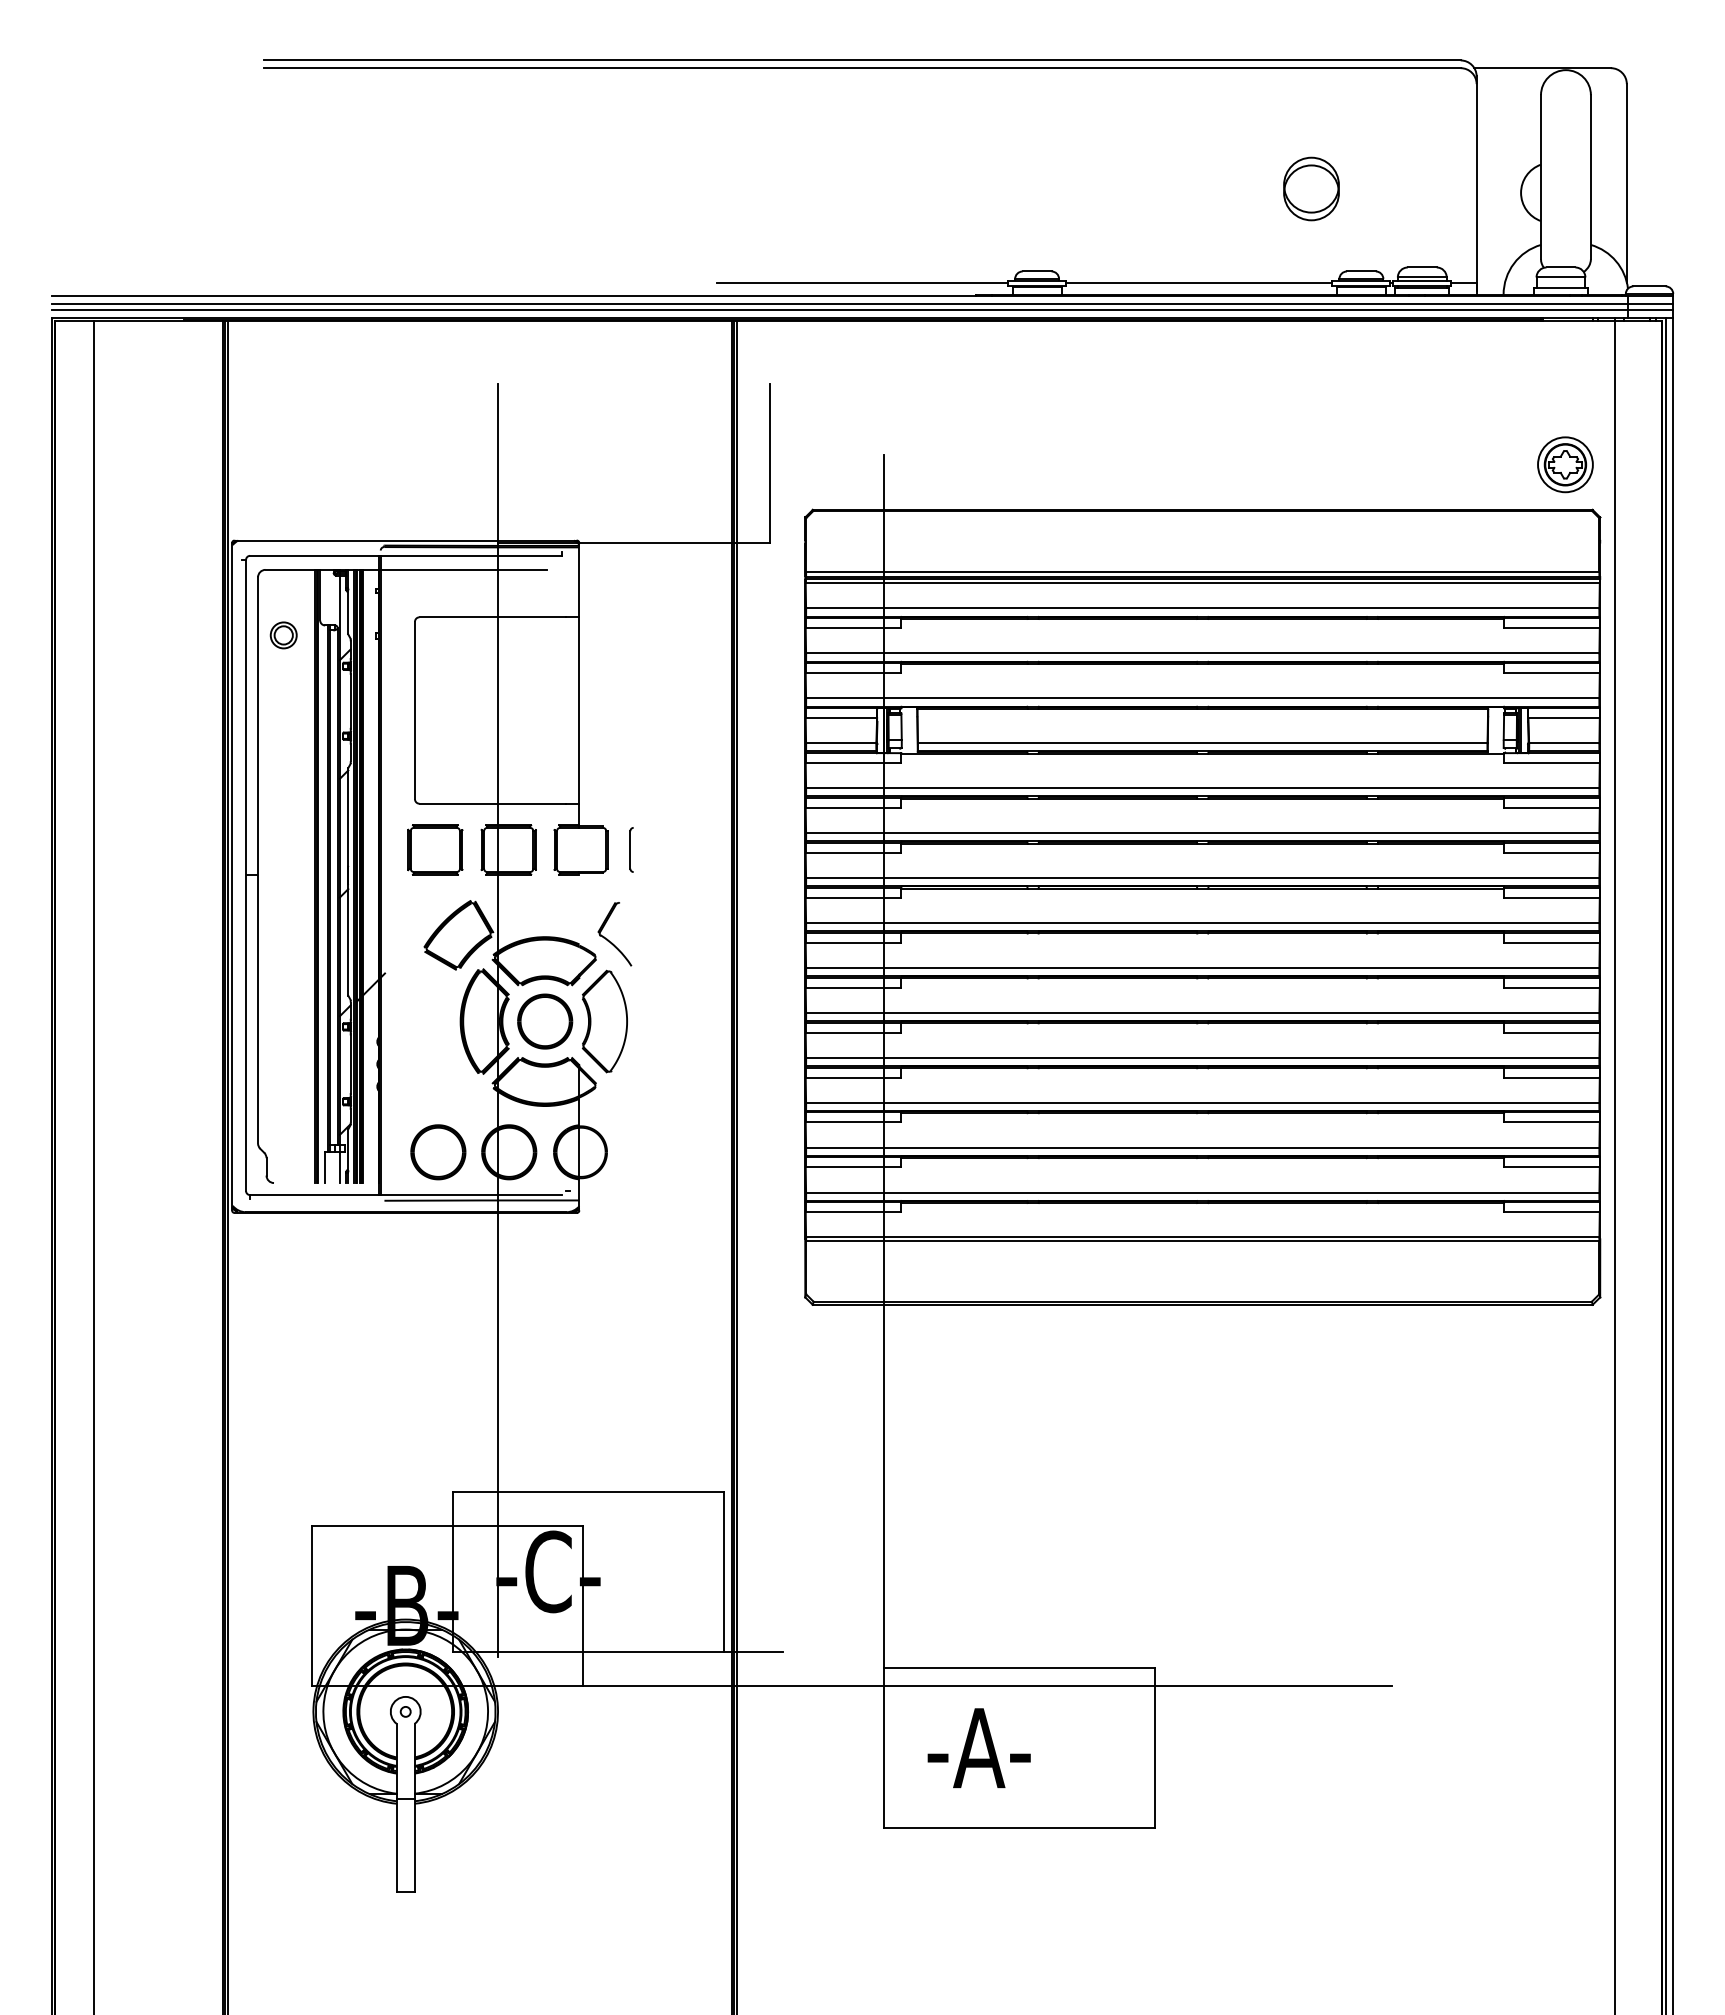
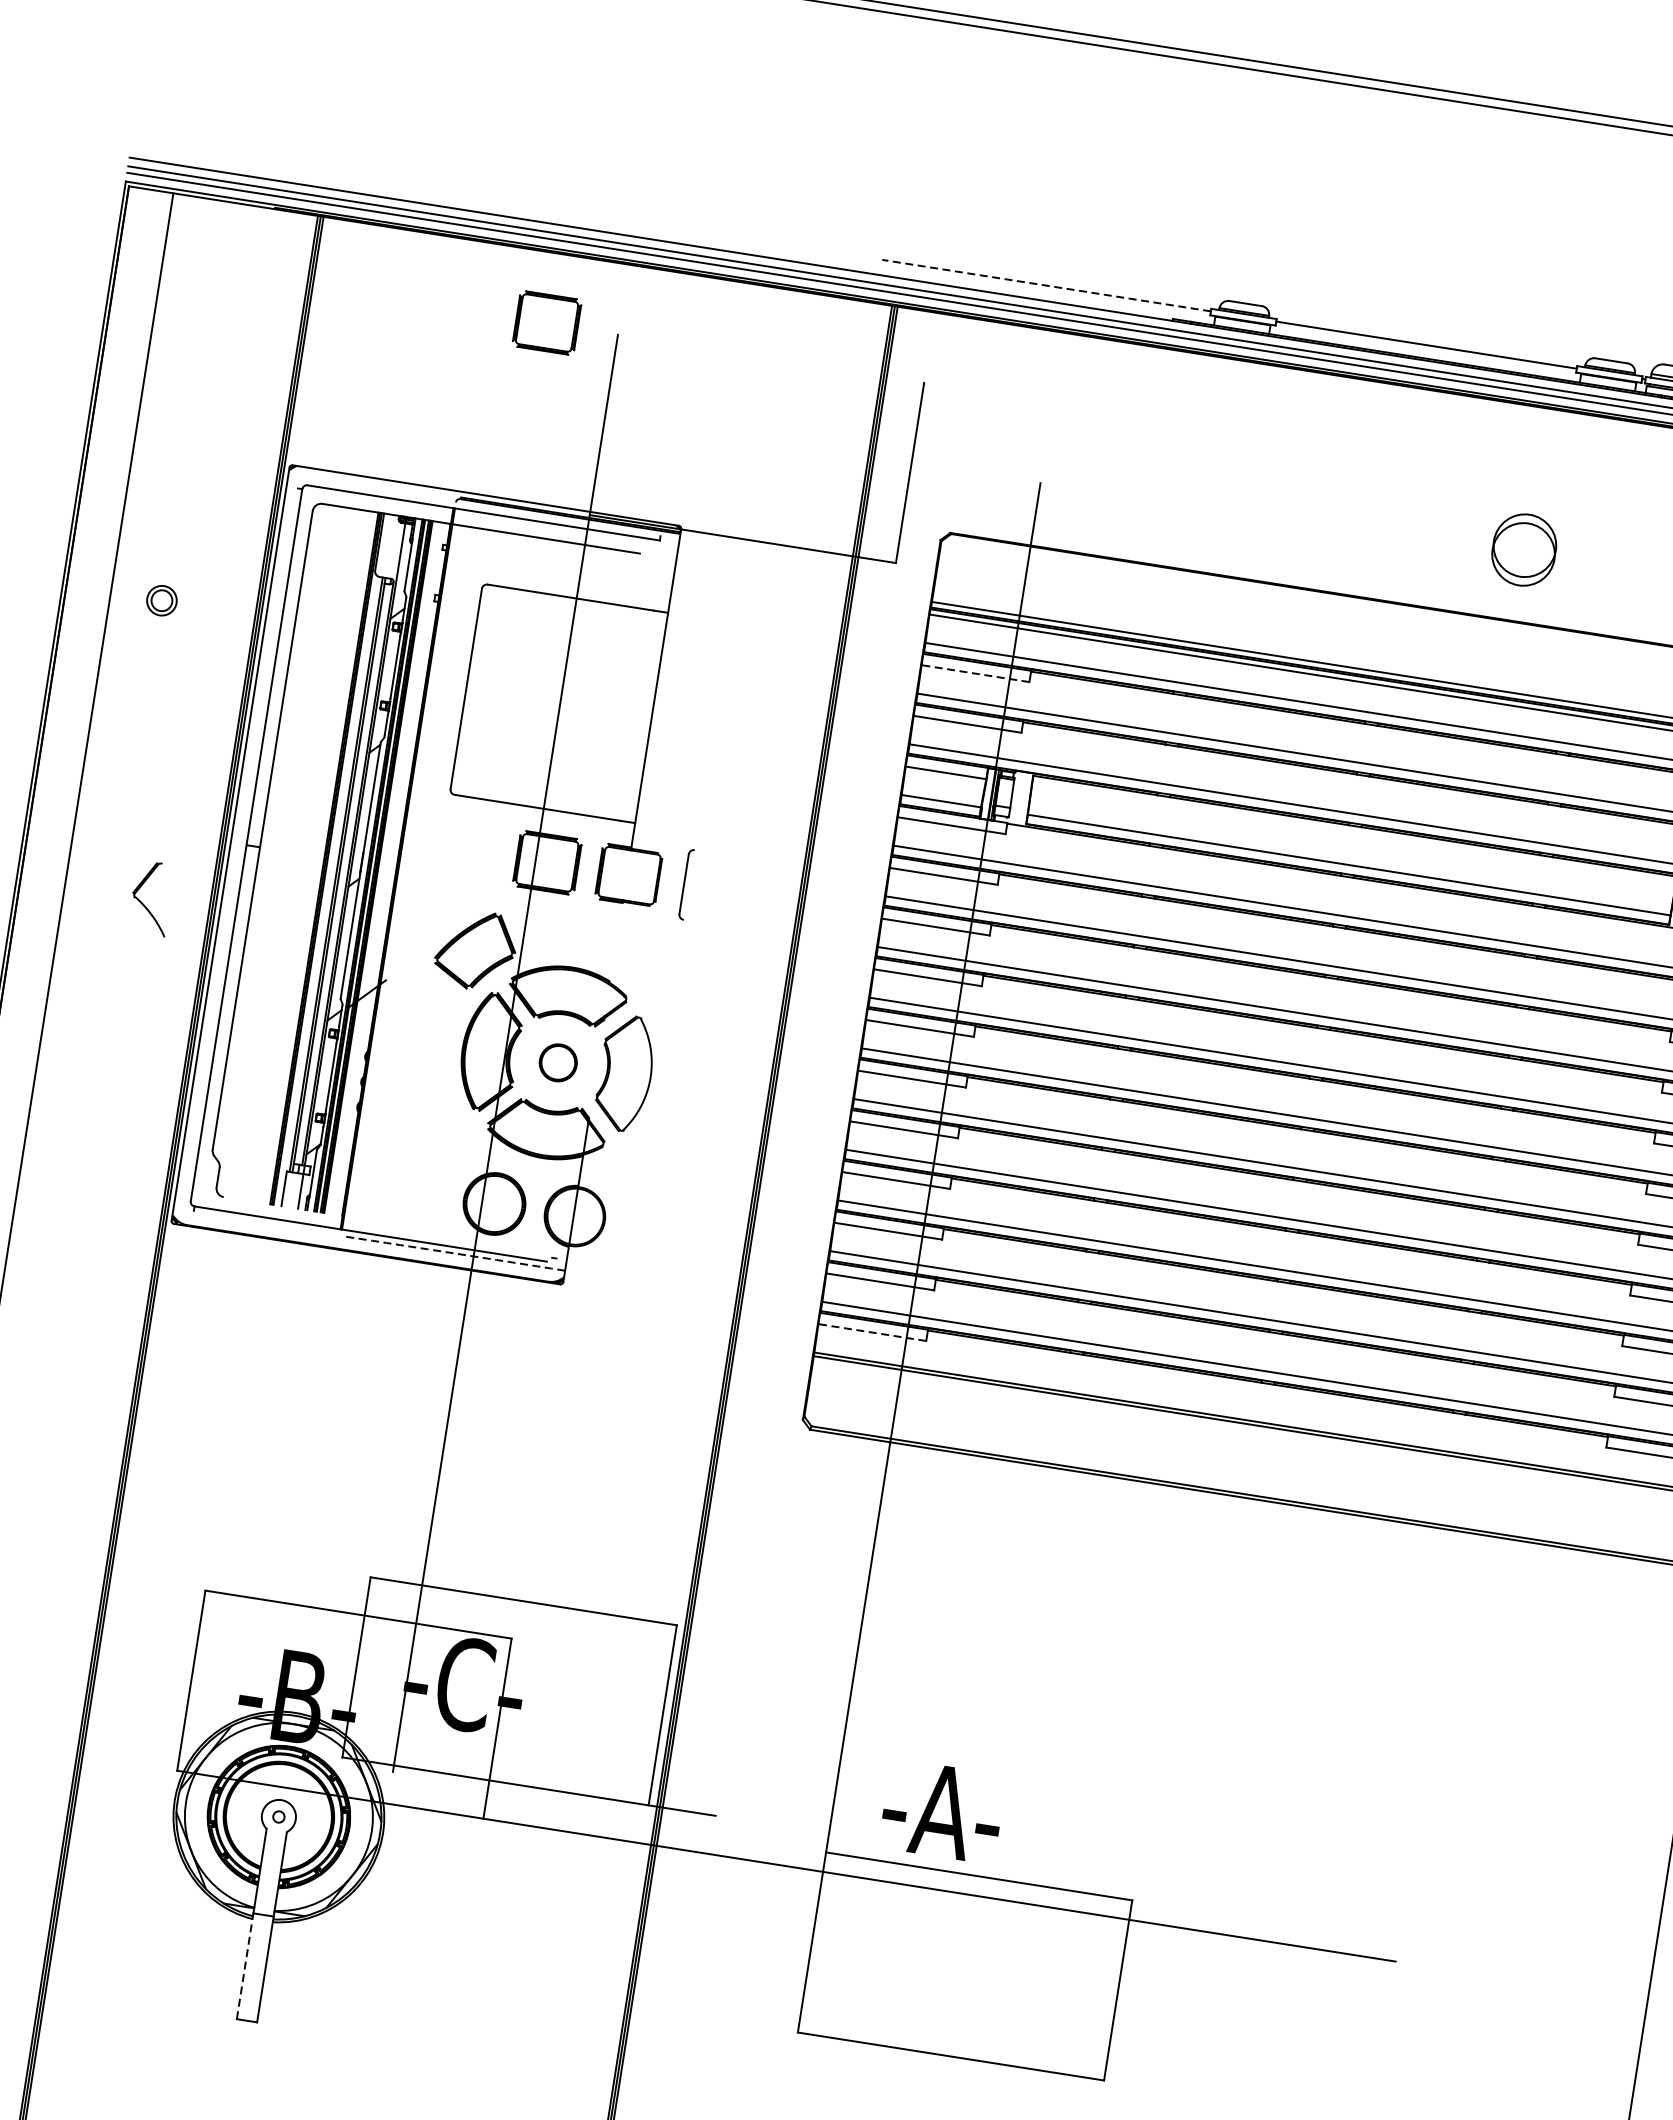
part: (1311, 188) -> (1524, 549), moved
line: (862, 282) -> (1046, 285), solid -> dashed
line: (853, 628) -> (975, 673), solid -> dashed
part: (283, 635) -> (161, 600), moved
part: (435, 849) -> (547, 322), moved
part: (631, 849) -> (685, 883), size x1.4
part: (608, 939) -> (143, 903), moved
part: (545, 1021) -> (558, 1062), size x0.6
part: (438, 1152) -> (414, 1191), removed
arc: (481, 1200) -> (454, 1253), solid -> dashed
line: (853, 1212) -> (872, 1332), solid -> dashed
text: (978, 1748) -> (941, 1811), moved
line: (396, 1845) -> (244, 1966), solid -> dashed

